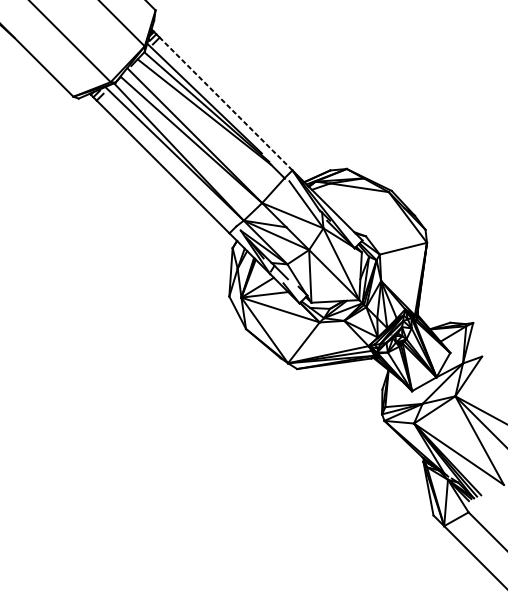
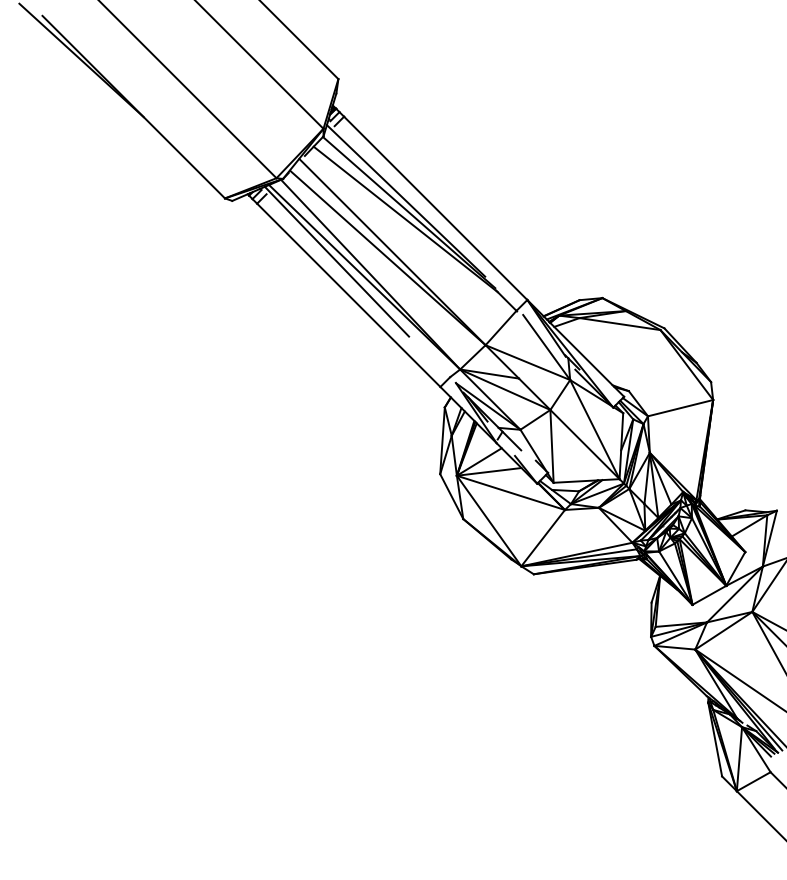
line: (225, 104) -> (435, 208), dashed -> solid
line: (154, 142) -> (336, 261), added

